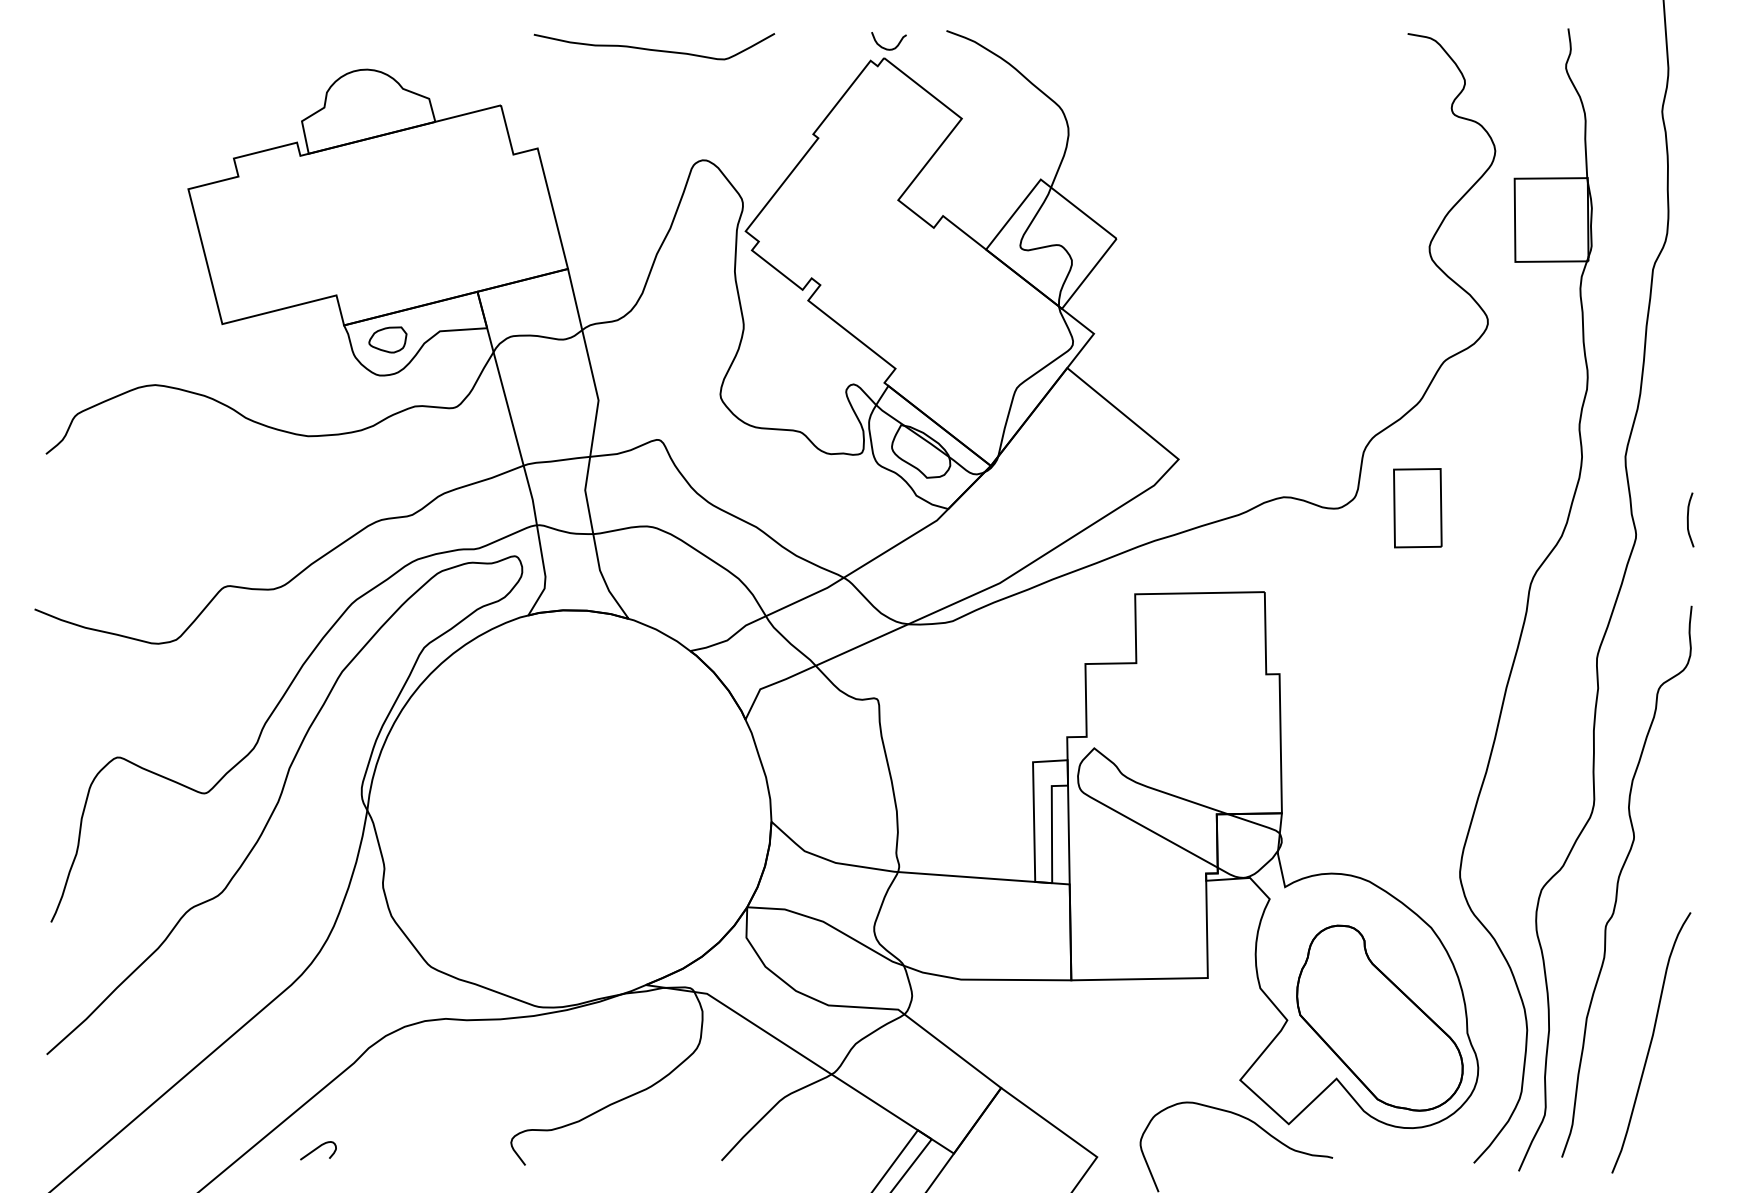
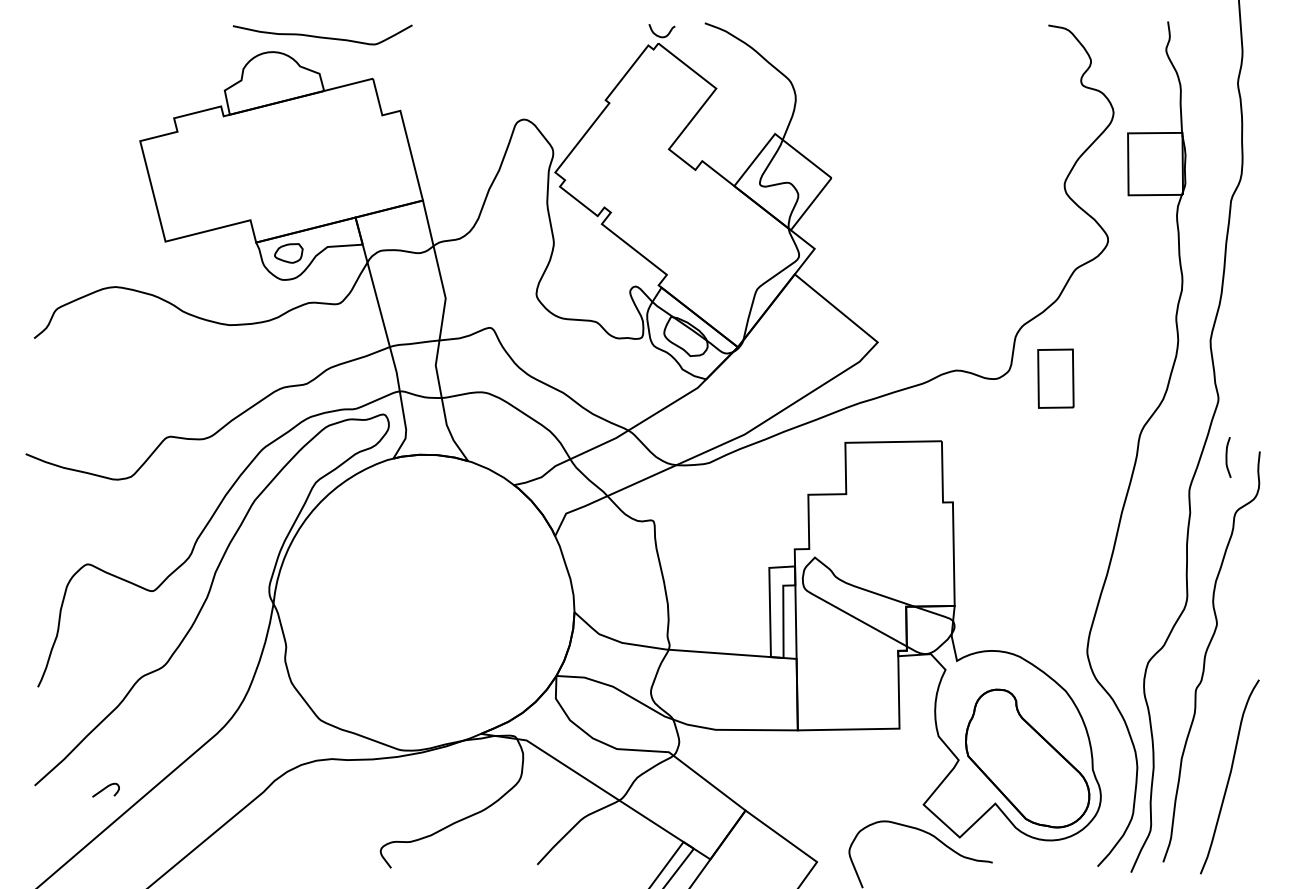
curve: (654, 49) -> (322, 37), moved
curve: (1688, 519) -> (1226, 457), moved
curve: (317, 1149) -> (105, 789), moved

